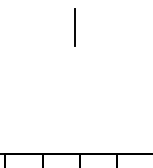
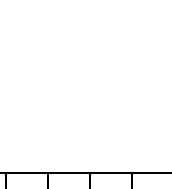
line: (75, 26) -> (84, 29), removed

